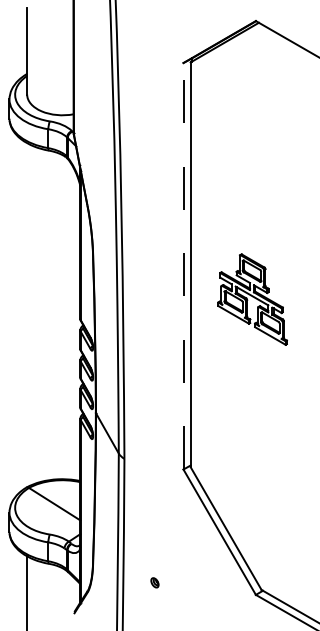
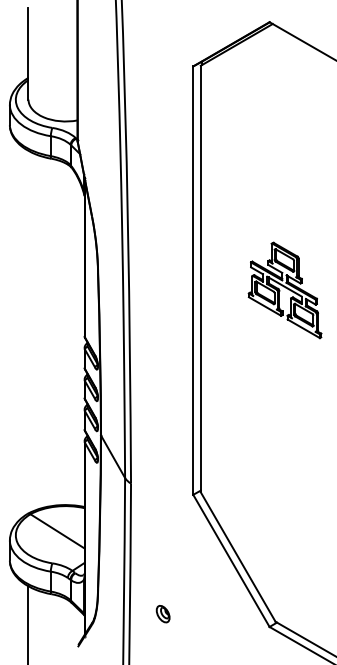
line: (183, 265) -> (193, 279), dashed -> solid
part: (252, 299) -> (284, 290), moved
part: (154, 582) -> (162, 613), size x1.67

